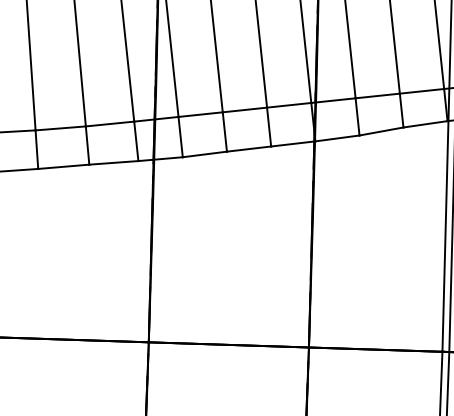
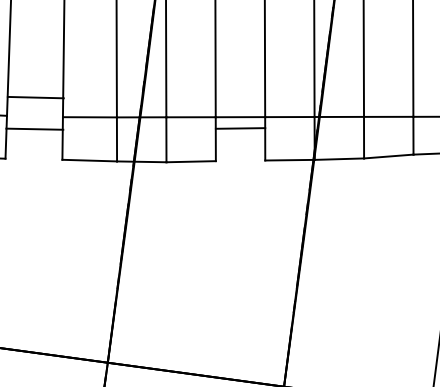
line: (60, 128) -> (35, 97), moved
line: (248, 148) -> (240, 127), moved
line: (63, 166) -> (34, 128), moved

